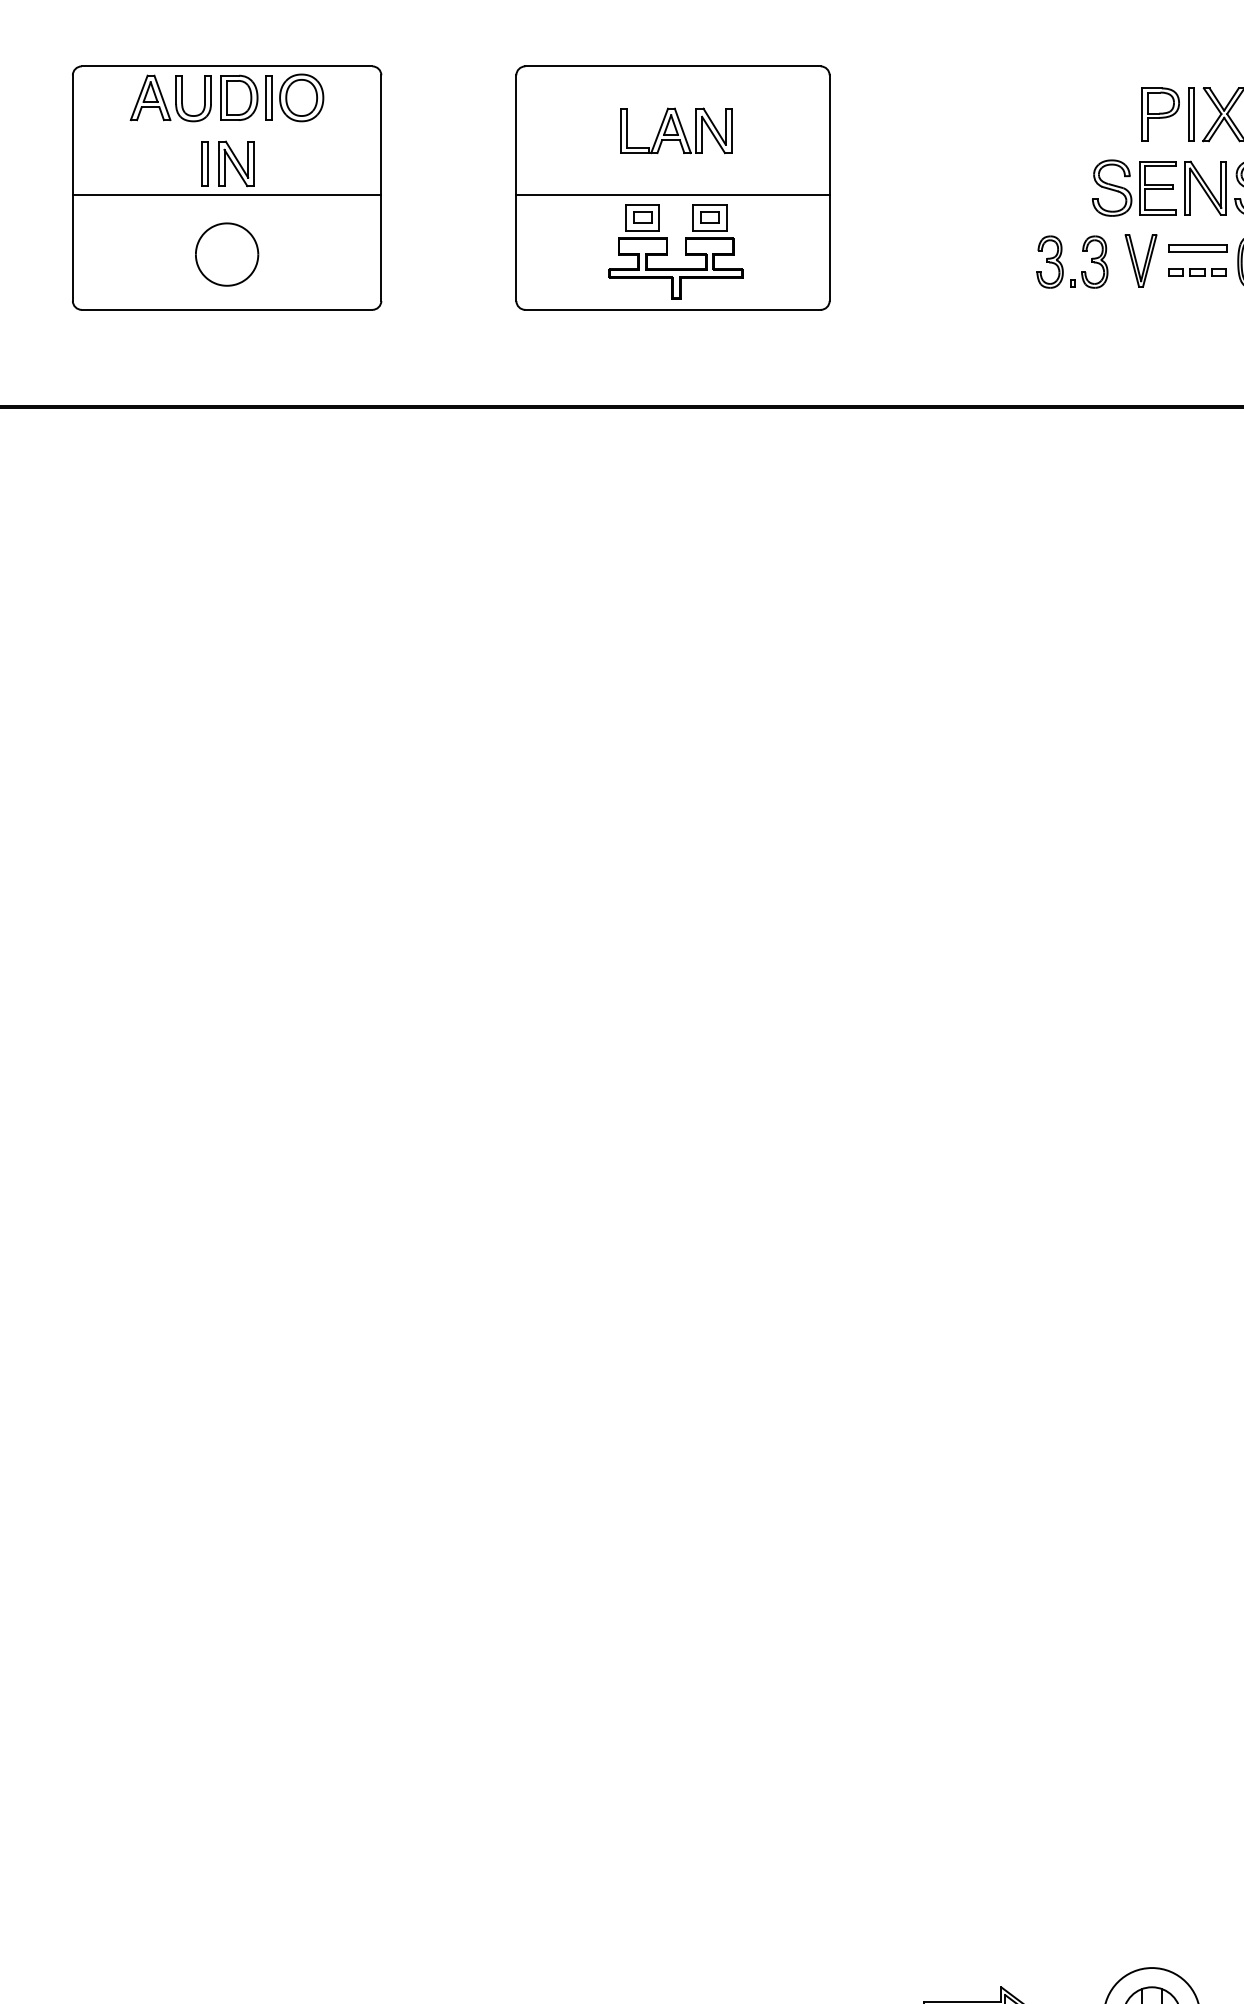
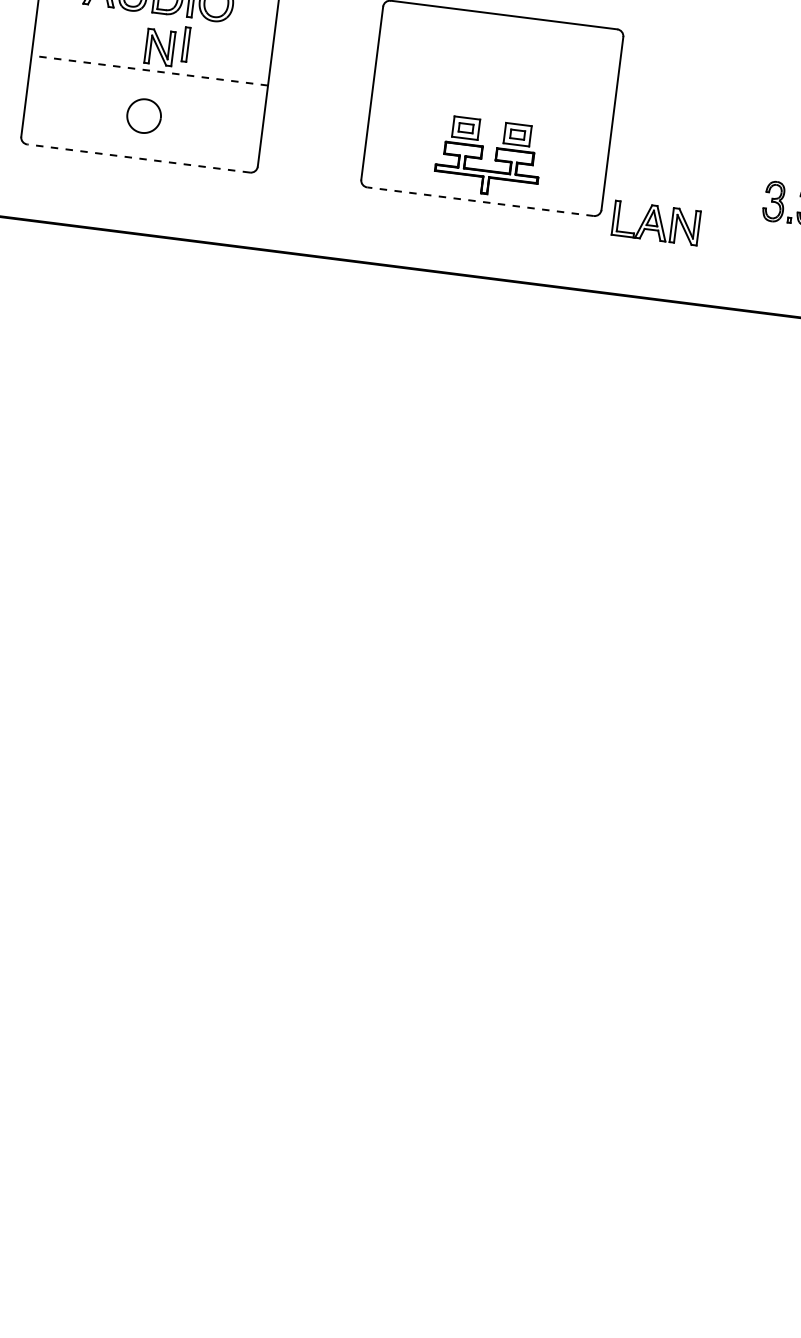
part: (676, 130) -> (656, 222), moved
part: (204, 163) -> (185, 44), moved
line: (226, 195) -> (149, 70), solid -> dashed
line: (672, 195) -> (491, 113), removed
part: (227, 254) -> (144, 116), size x0.7
line: (226, 309) -> (138, 158), solid -> dashed
line: (673, 309) -> (480, 201), solid -> dashed

